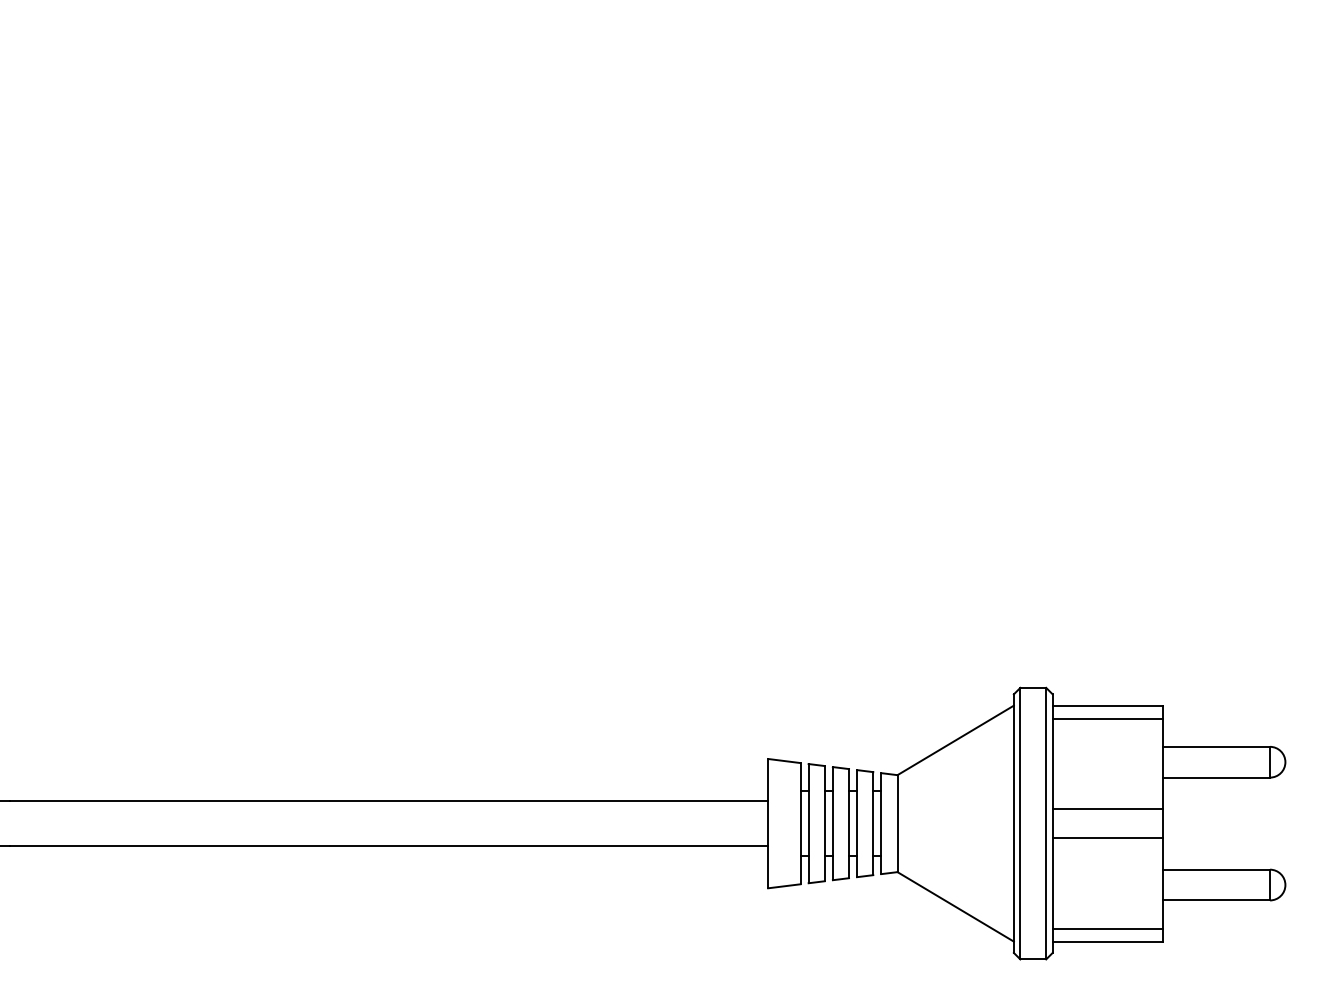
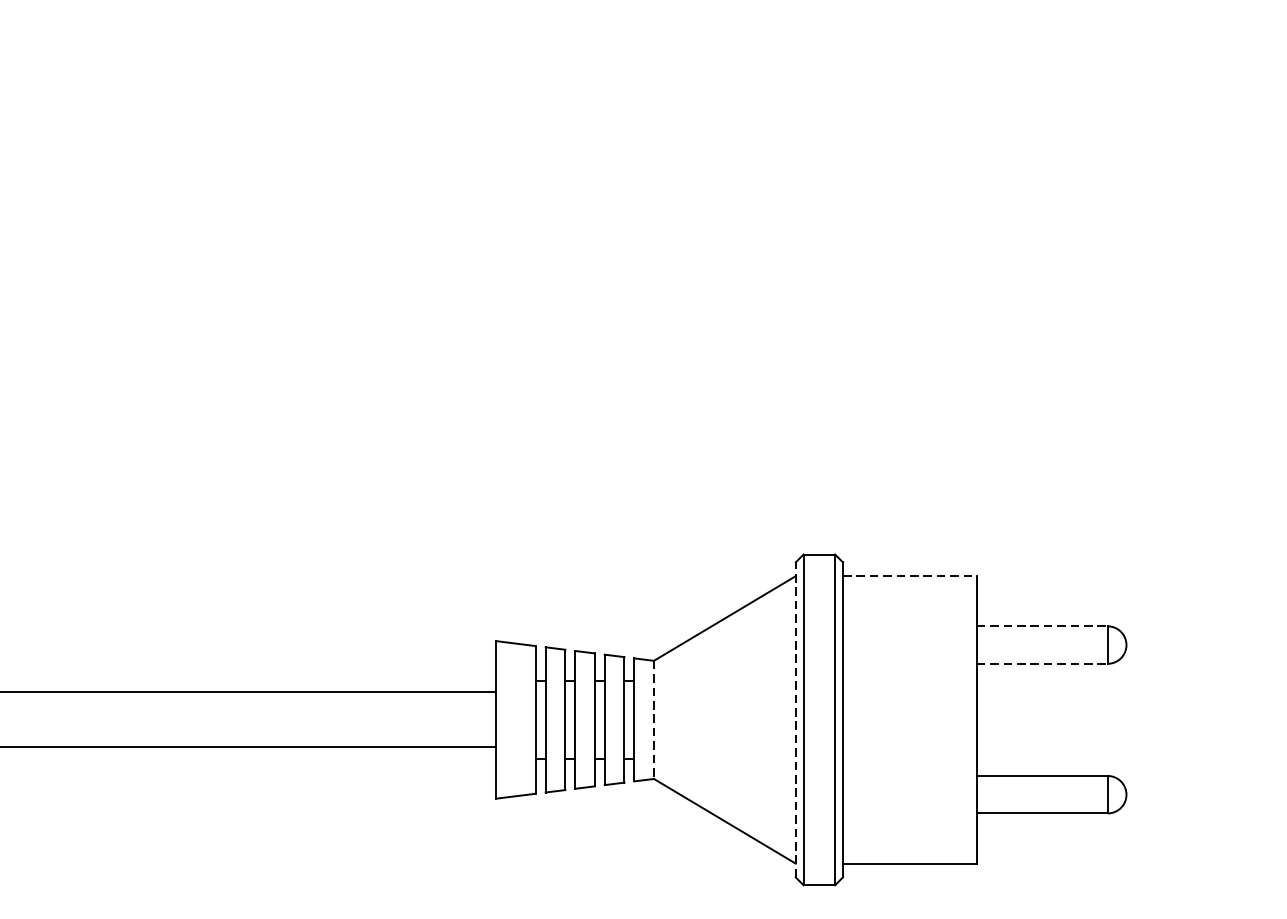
line: (1107, 705) -> (909, 575), solid -> dashed
line: (1107, 718) -> (909, 591), removed
line: (1216, 746) -> (1042, 625), solid -> dashed
line: (1216, 777) -> (1042, 663), solid -> dashed
line: (1107, 809) -> (909, 702), removed
line: (1013, 823) -> (795, 719), solid -> dashed
line: (897, 824) -> (653, 720), solid -> dashed
line: (1107, 838) -> (909, 737), removed
line: (1107, 928) -> (909, 847), removed

